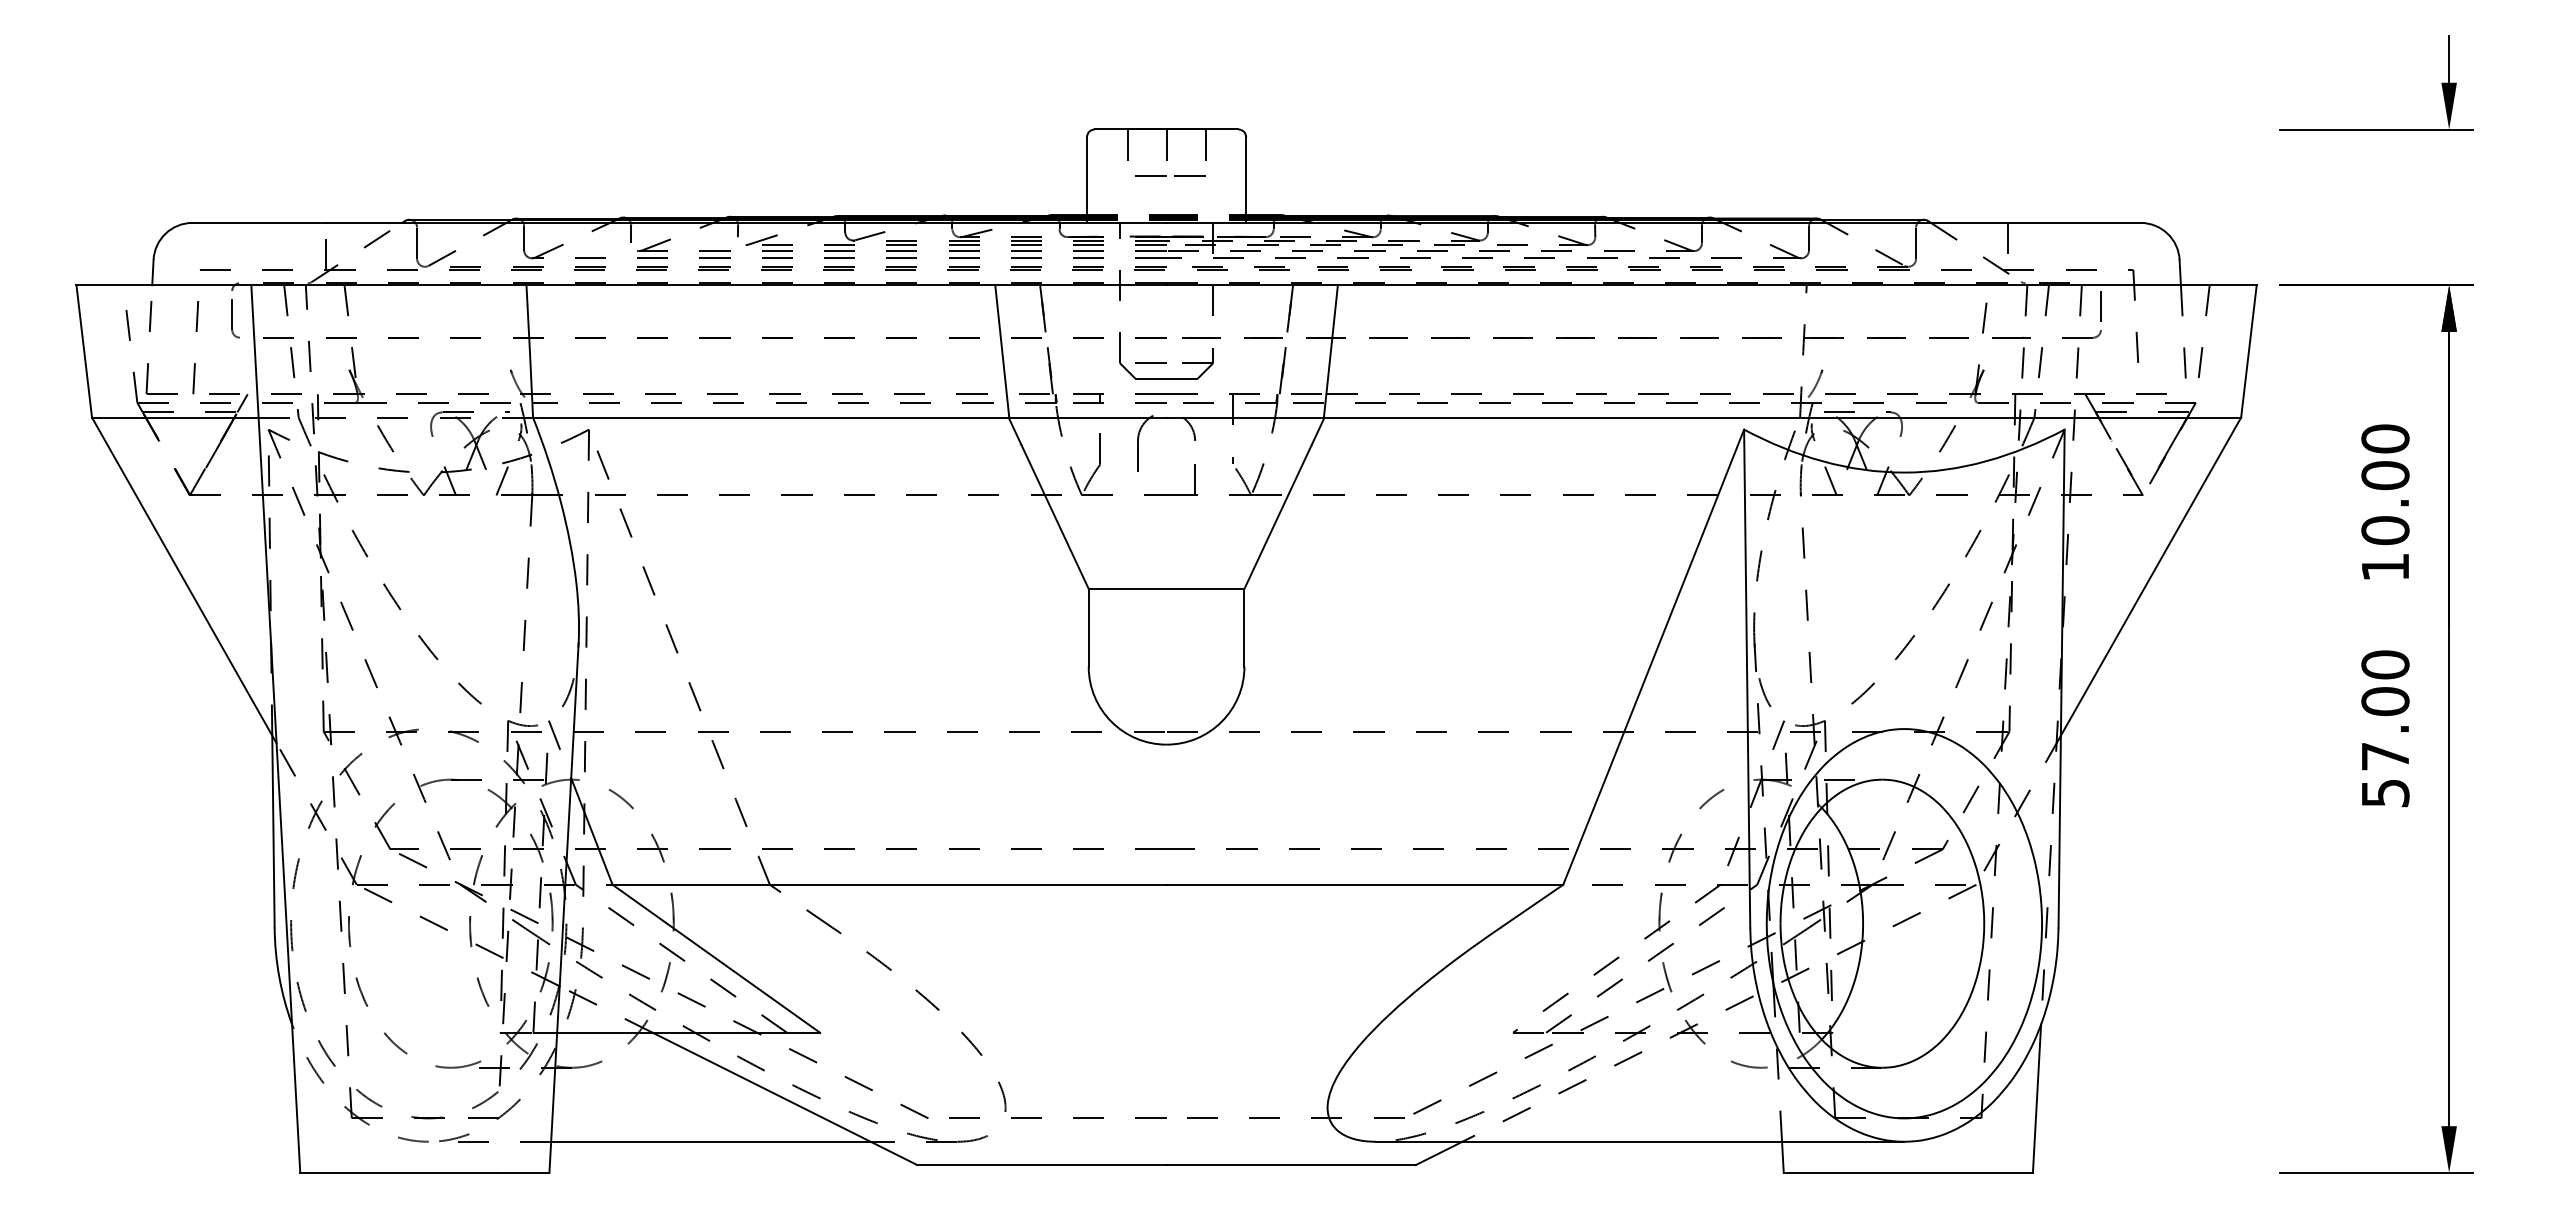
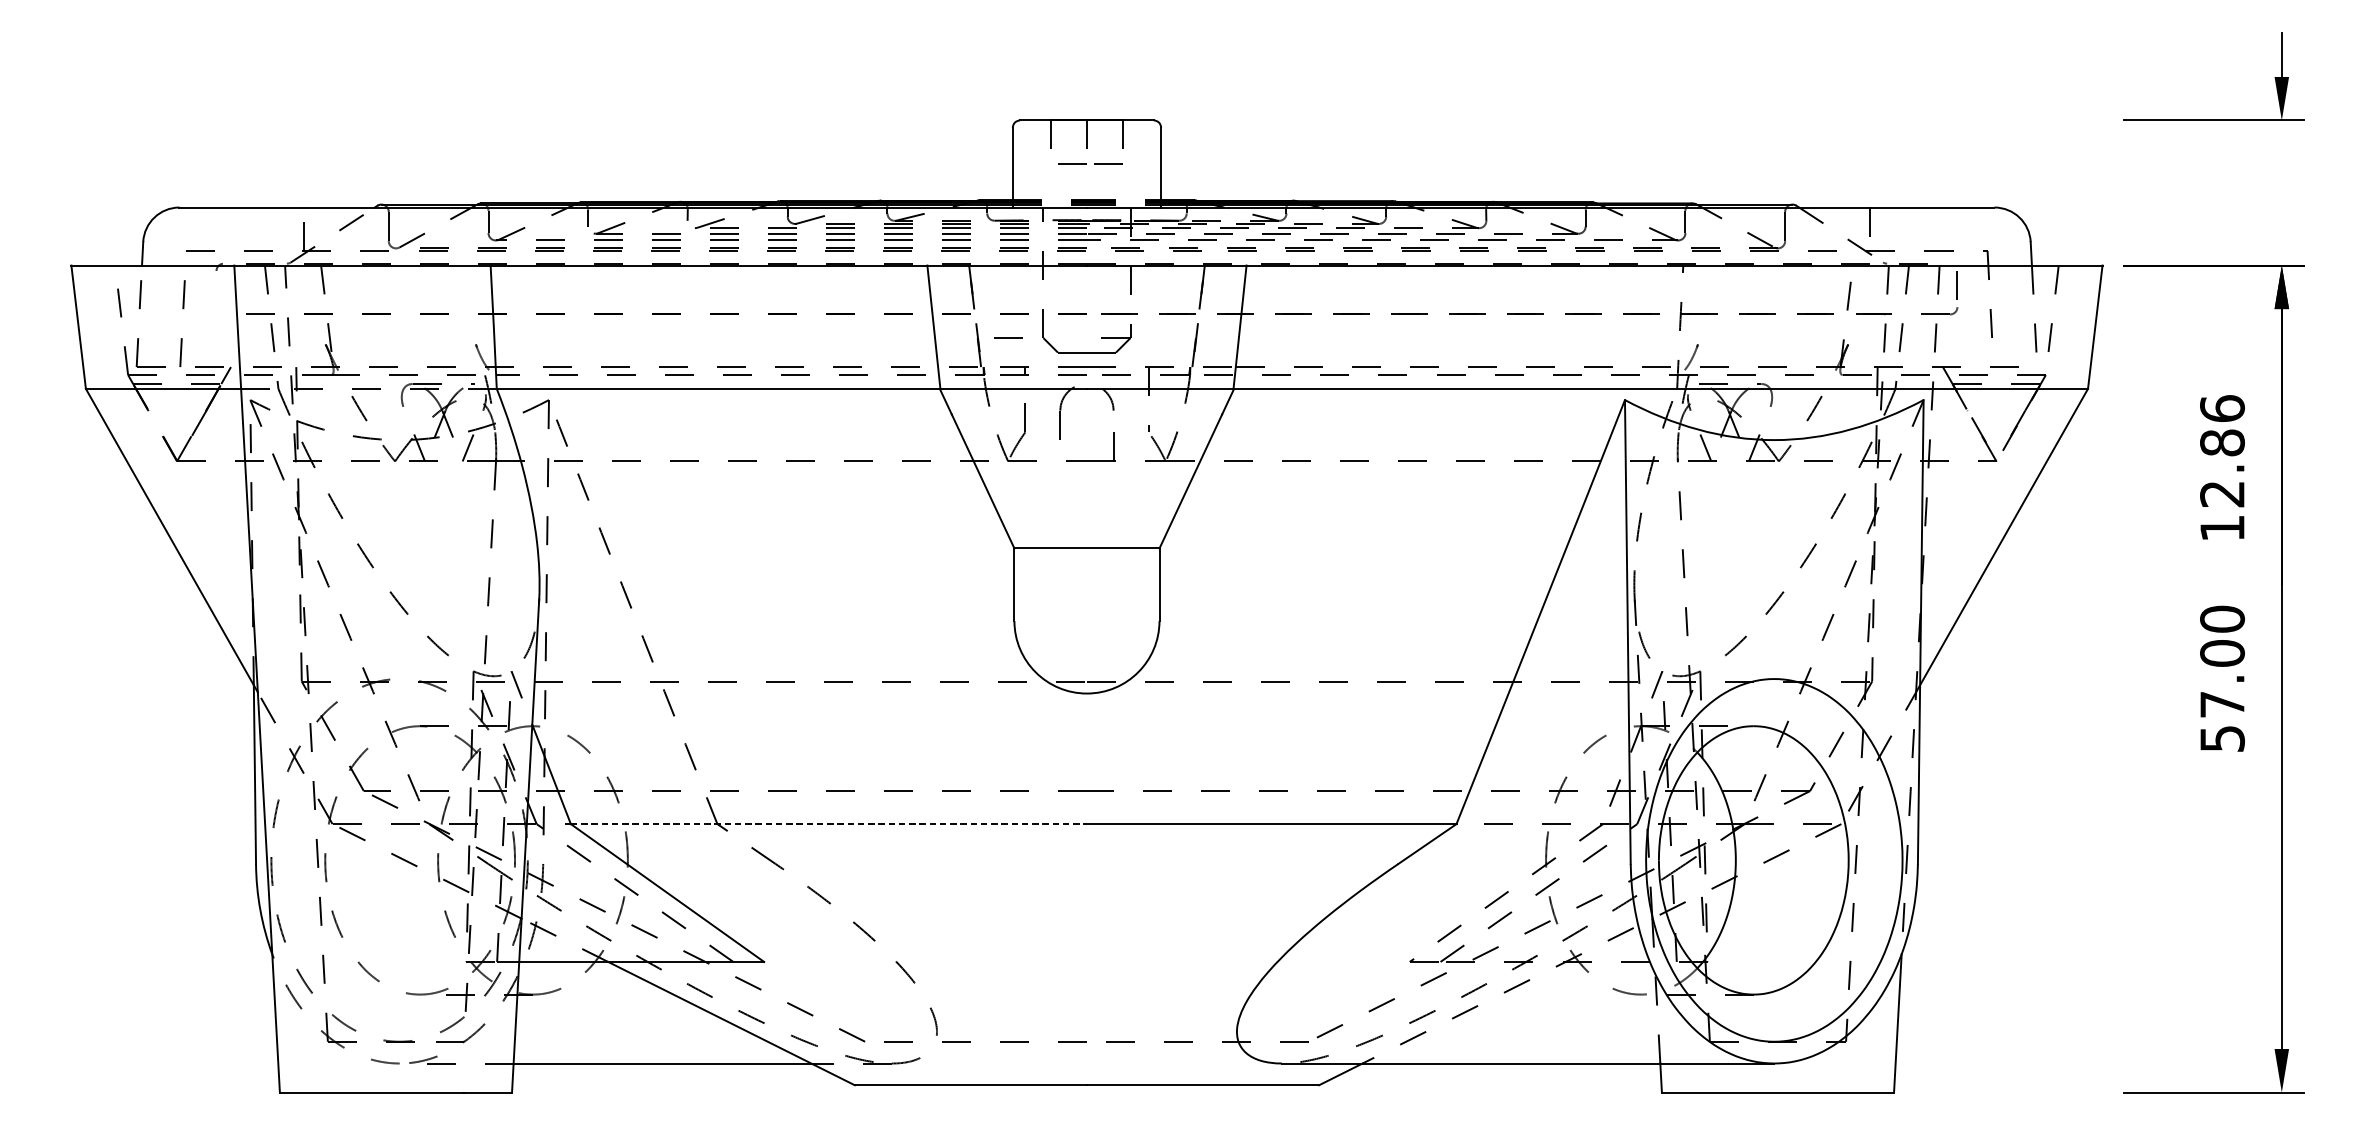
part: (235, 318) -> (219, 296), removed
line: (1150, 362) -> (1007, 337), moved
text: (2385, 484) -> (2222, 451), 10.00 -> 12.86
line: (889, 884) -> (828, 823), solid -> dashed

